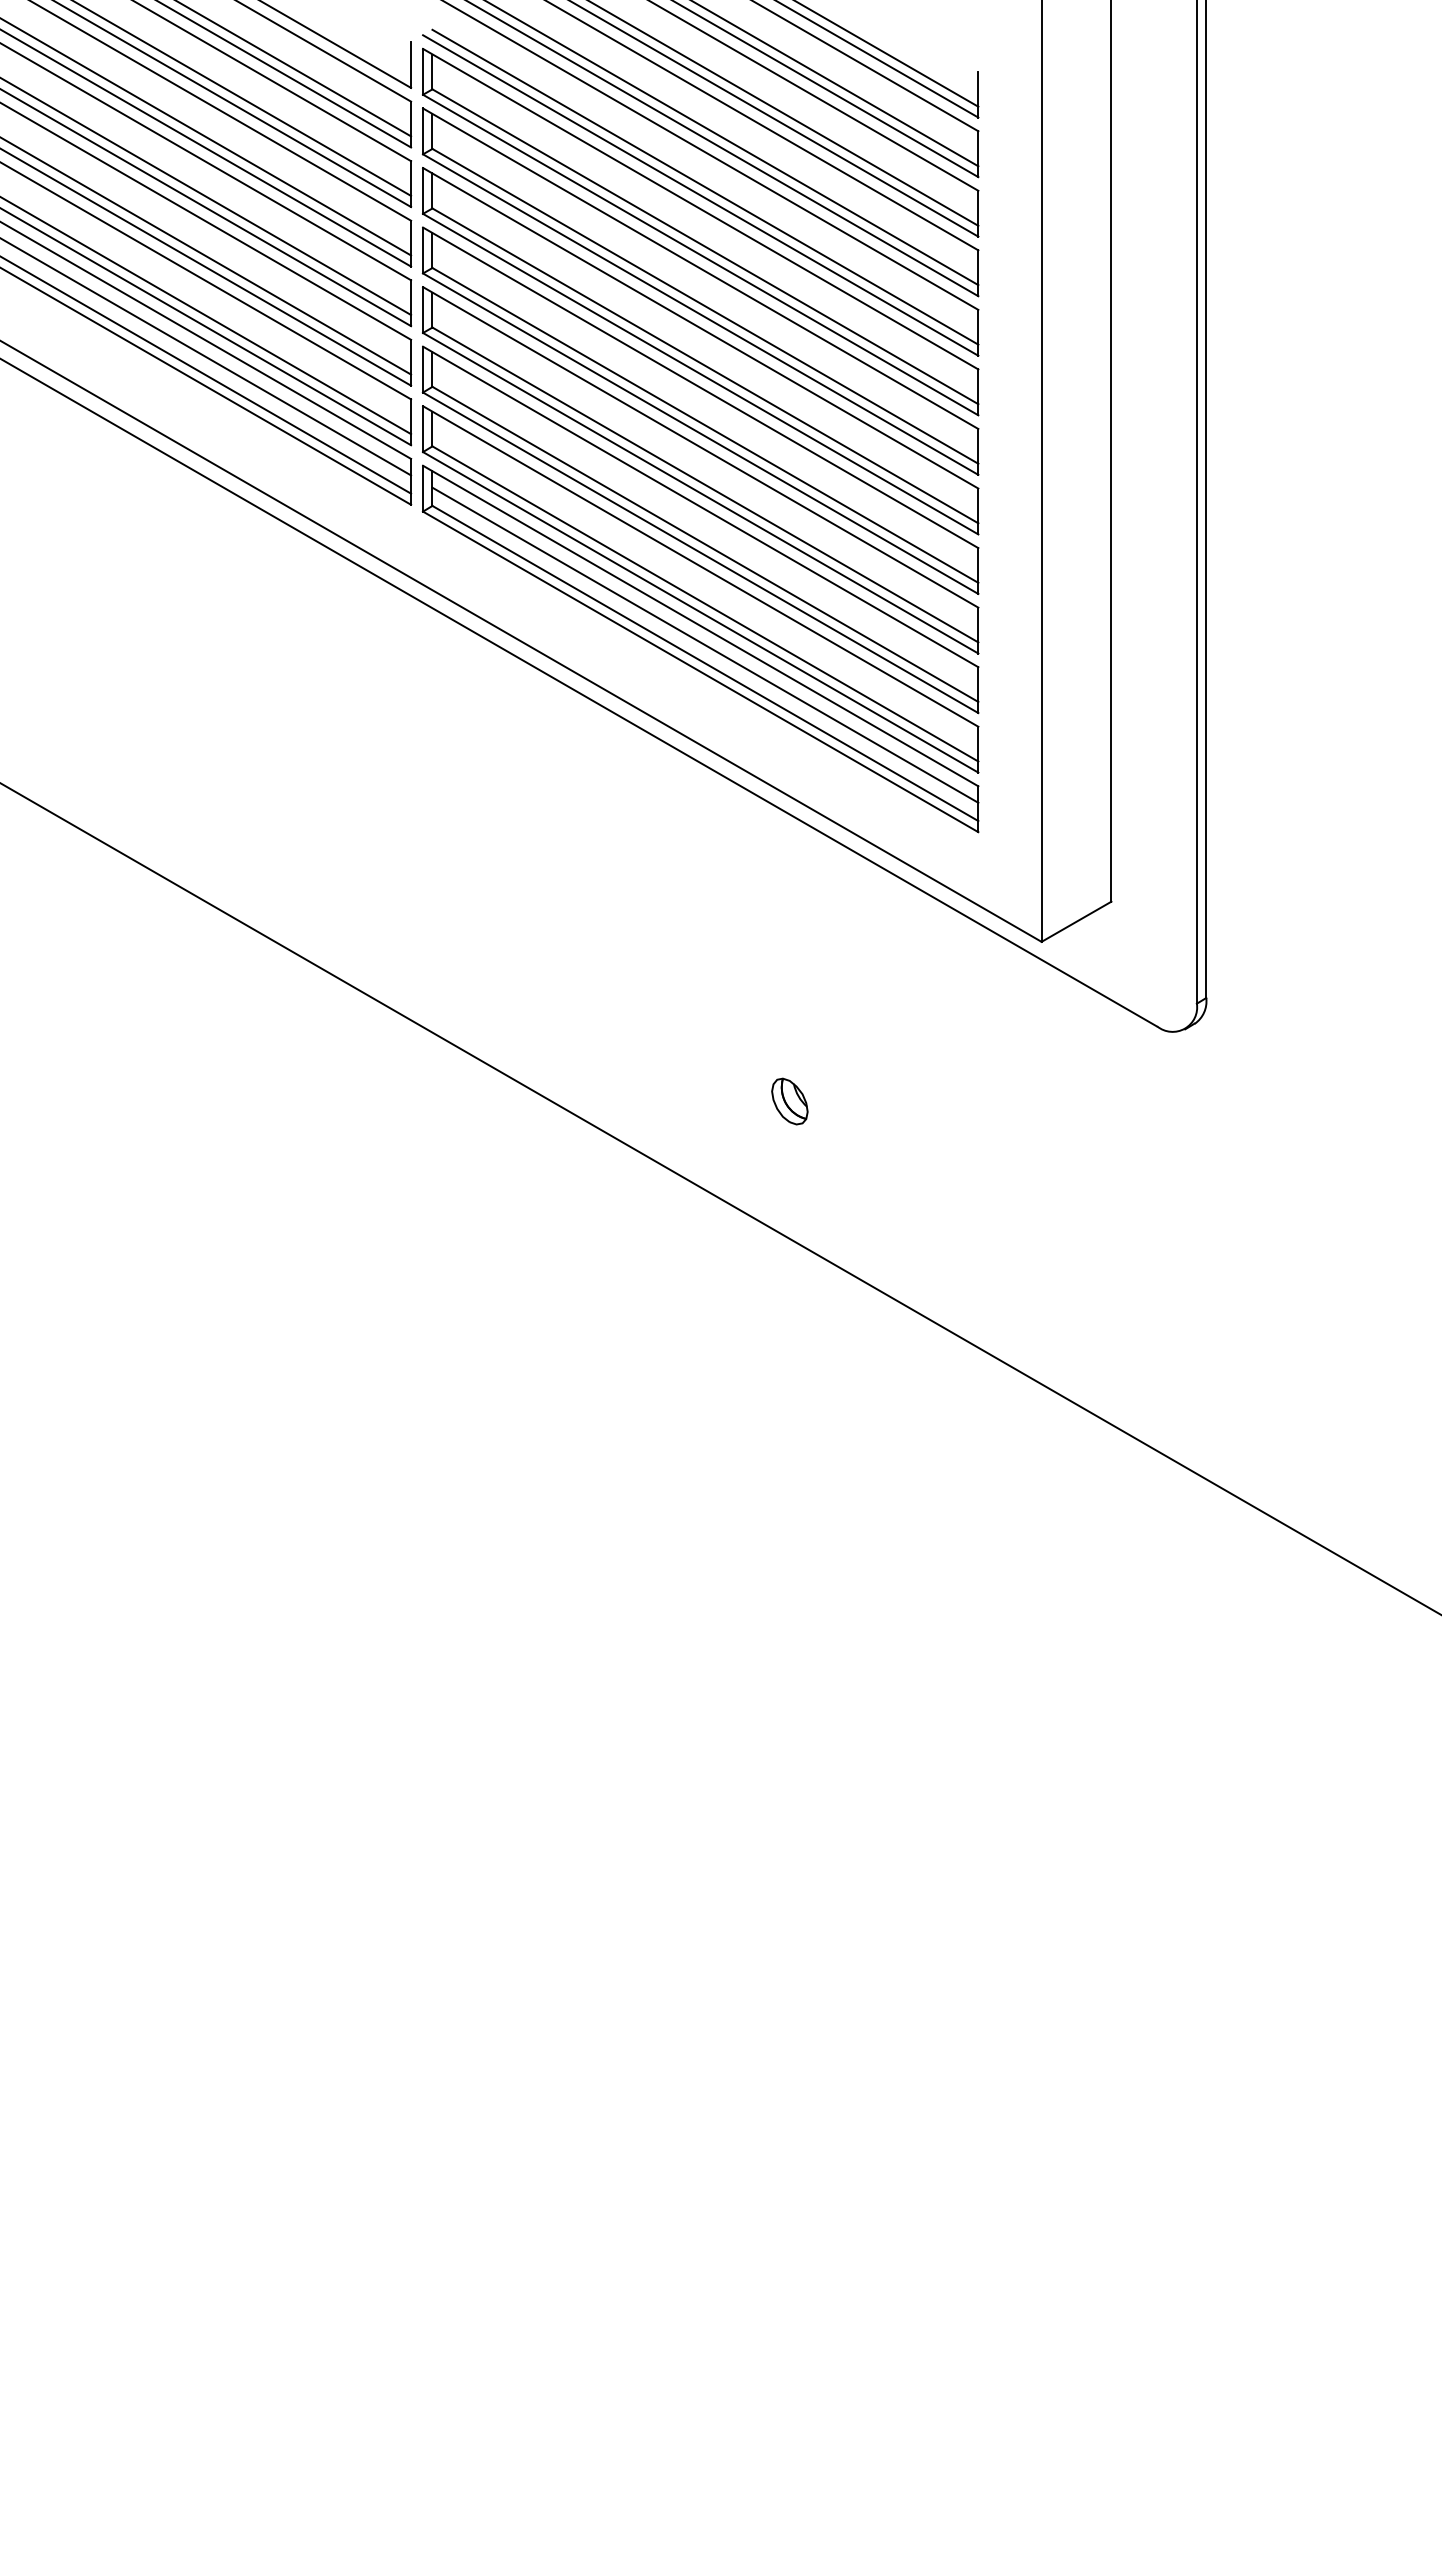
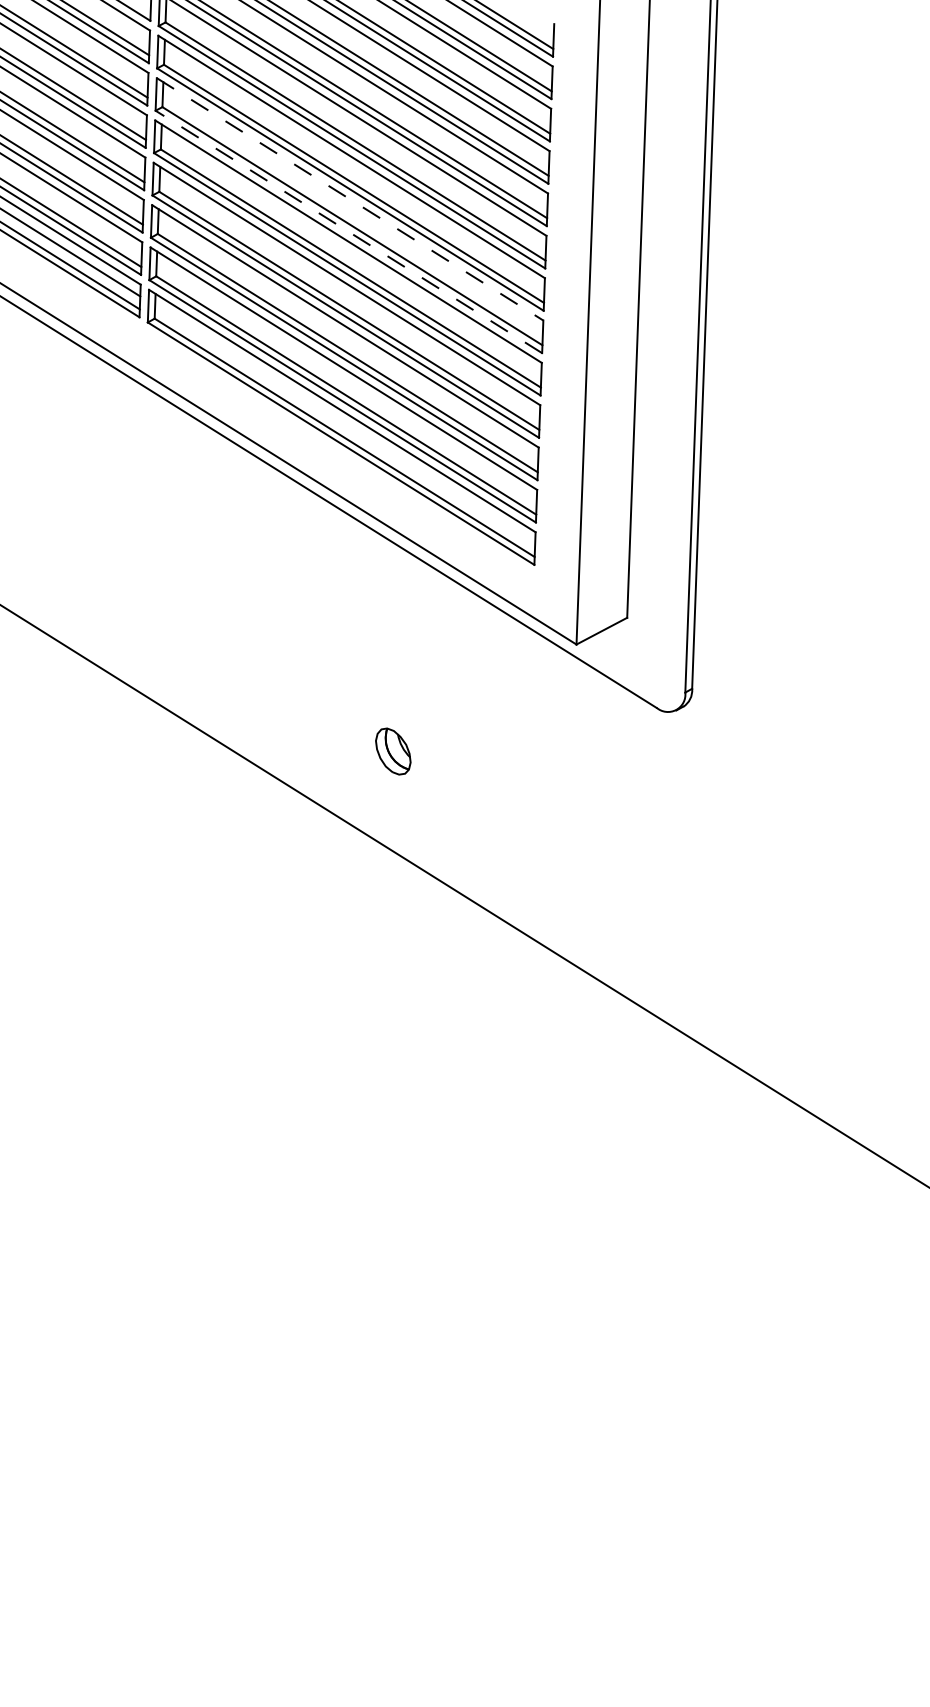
line: (700, 328) -> (349, 199), solid -> dashed
line: (700, 374) -> (348, 232), solid -> dashed
line: (705, 644) -> (345, 424), removed
part: (789, 1101) -> (393, 751), size x1.4

